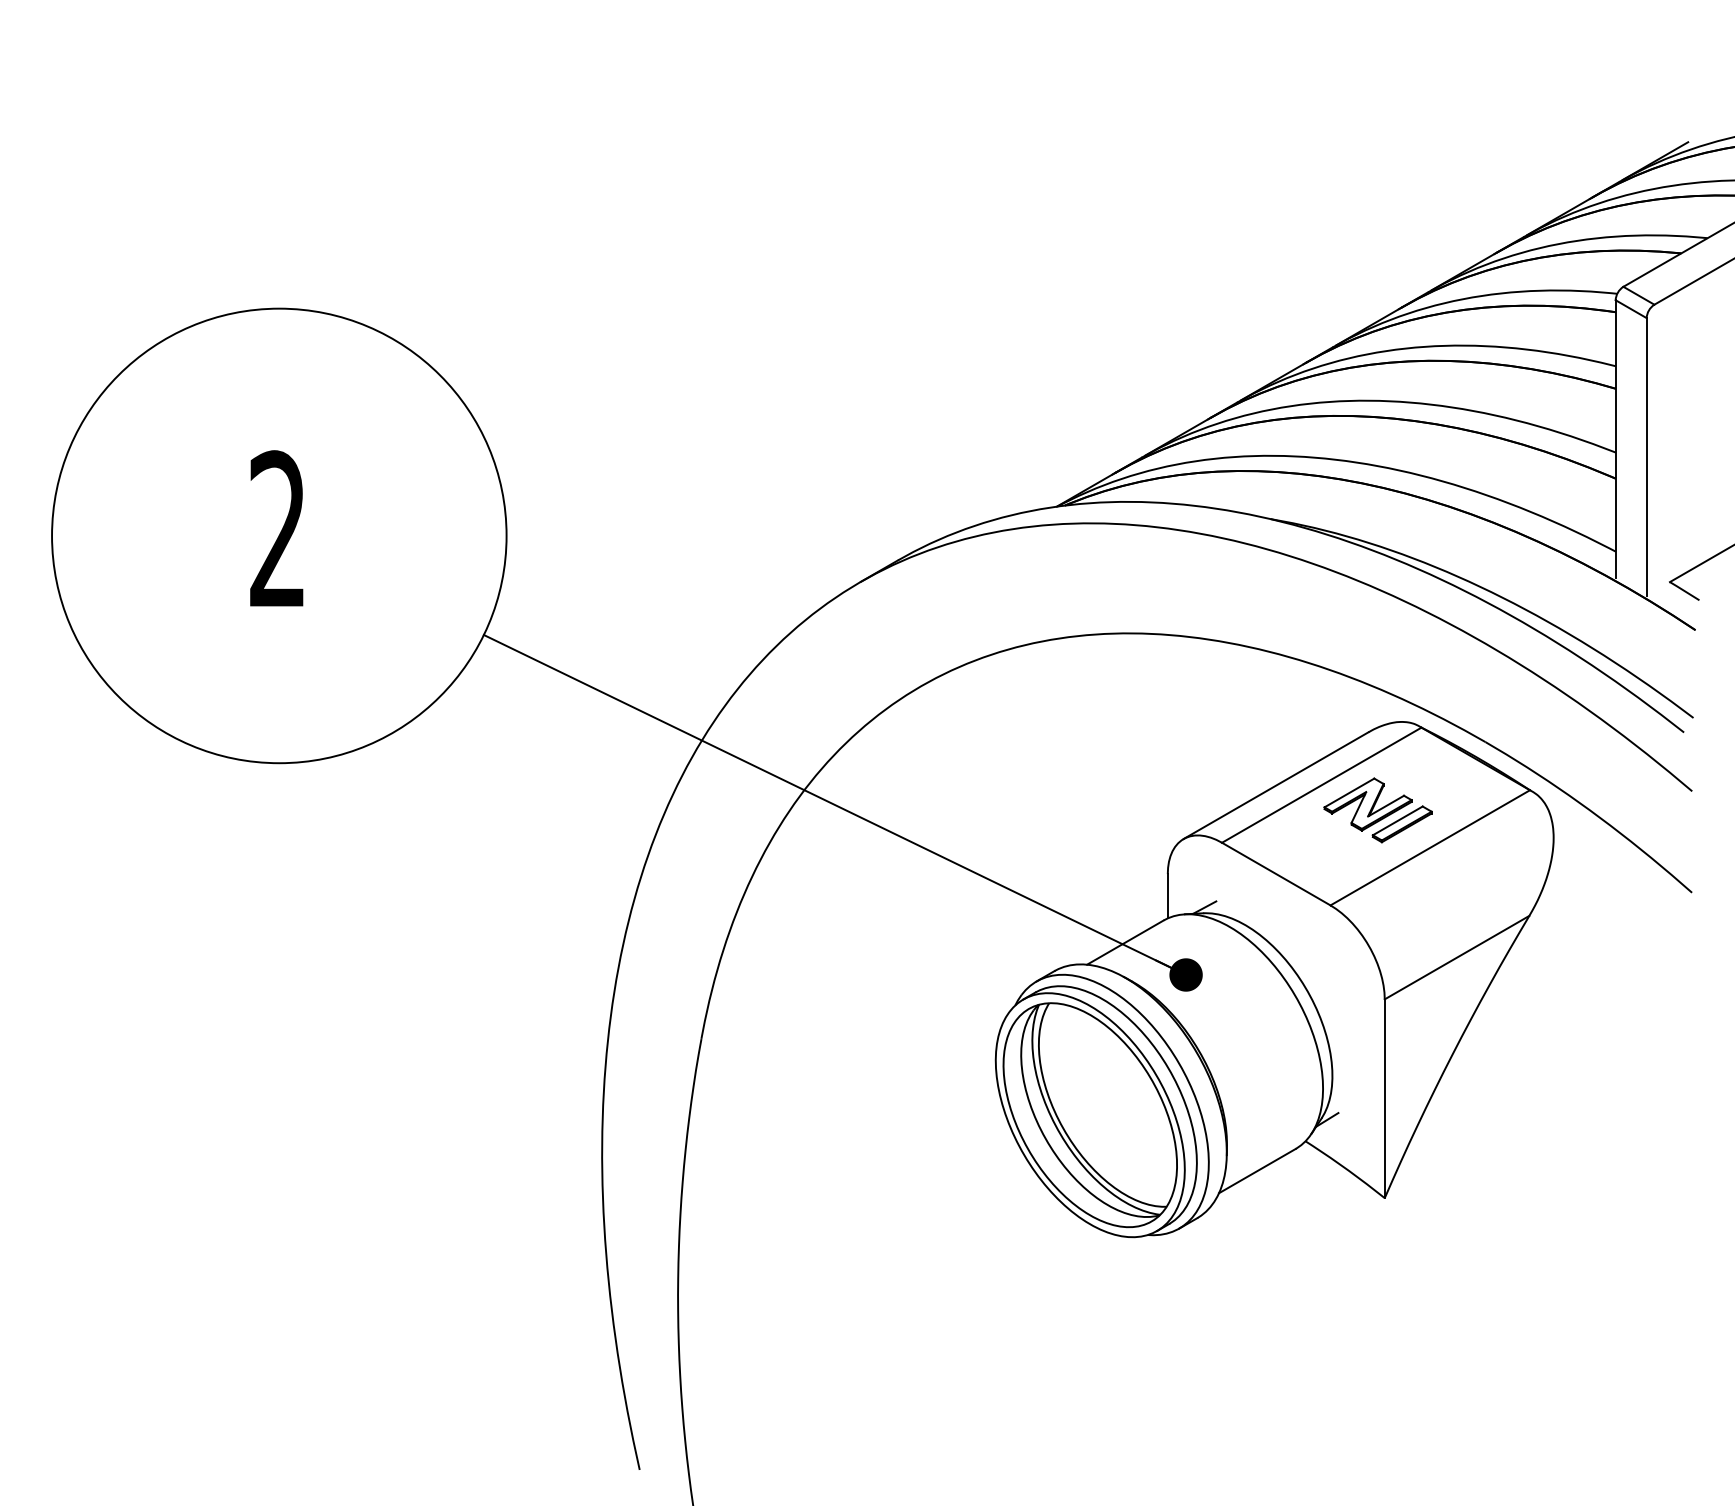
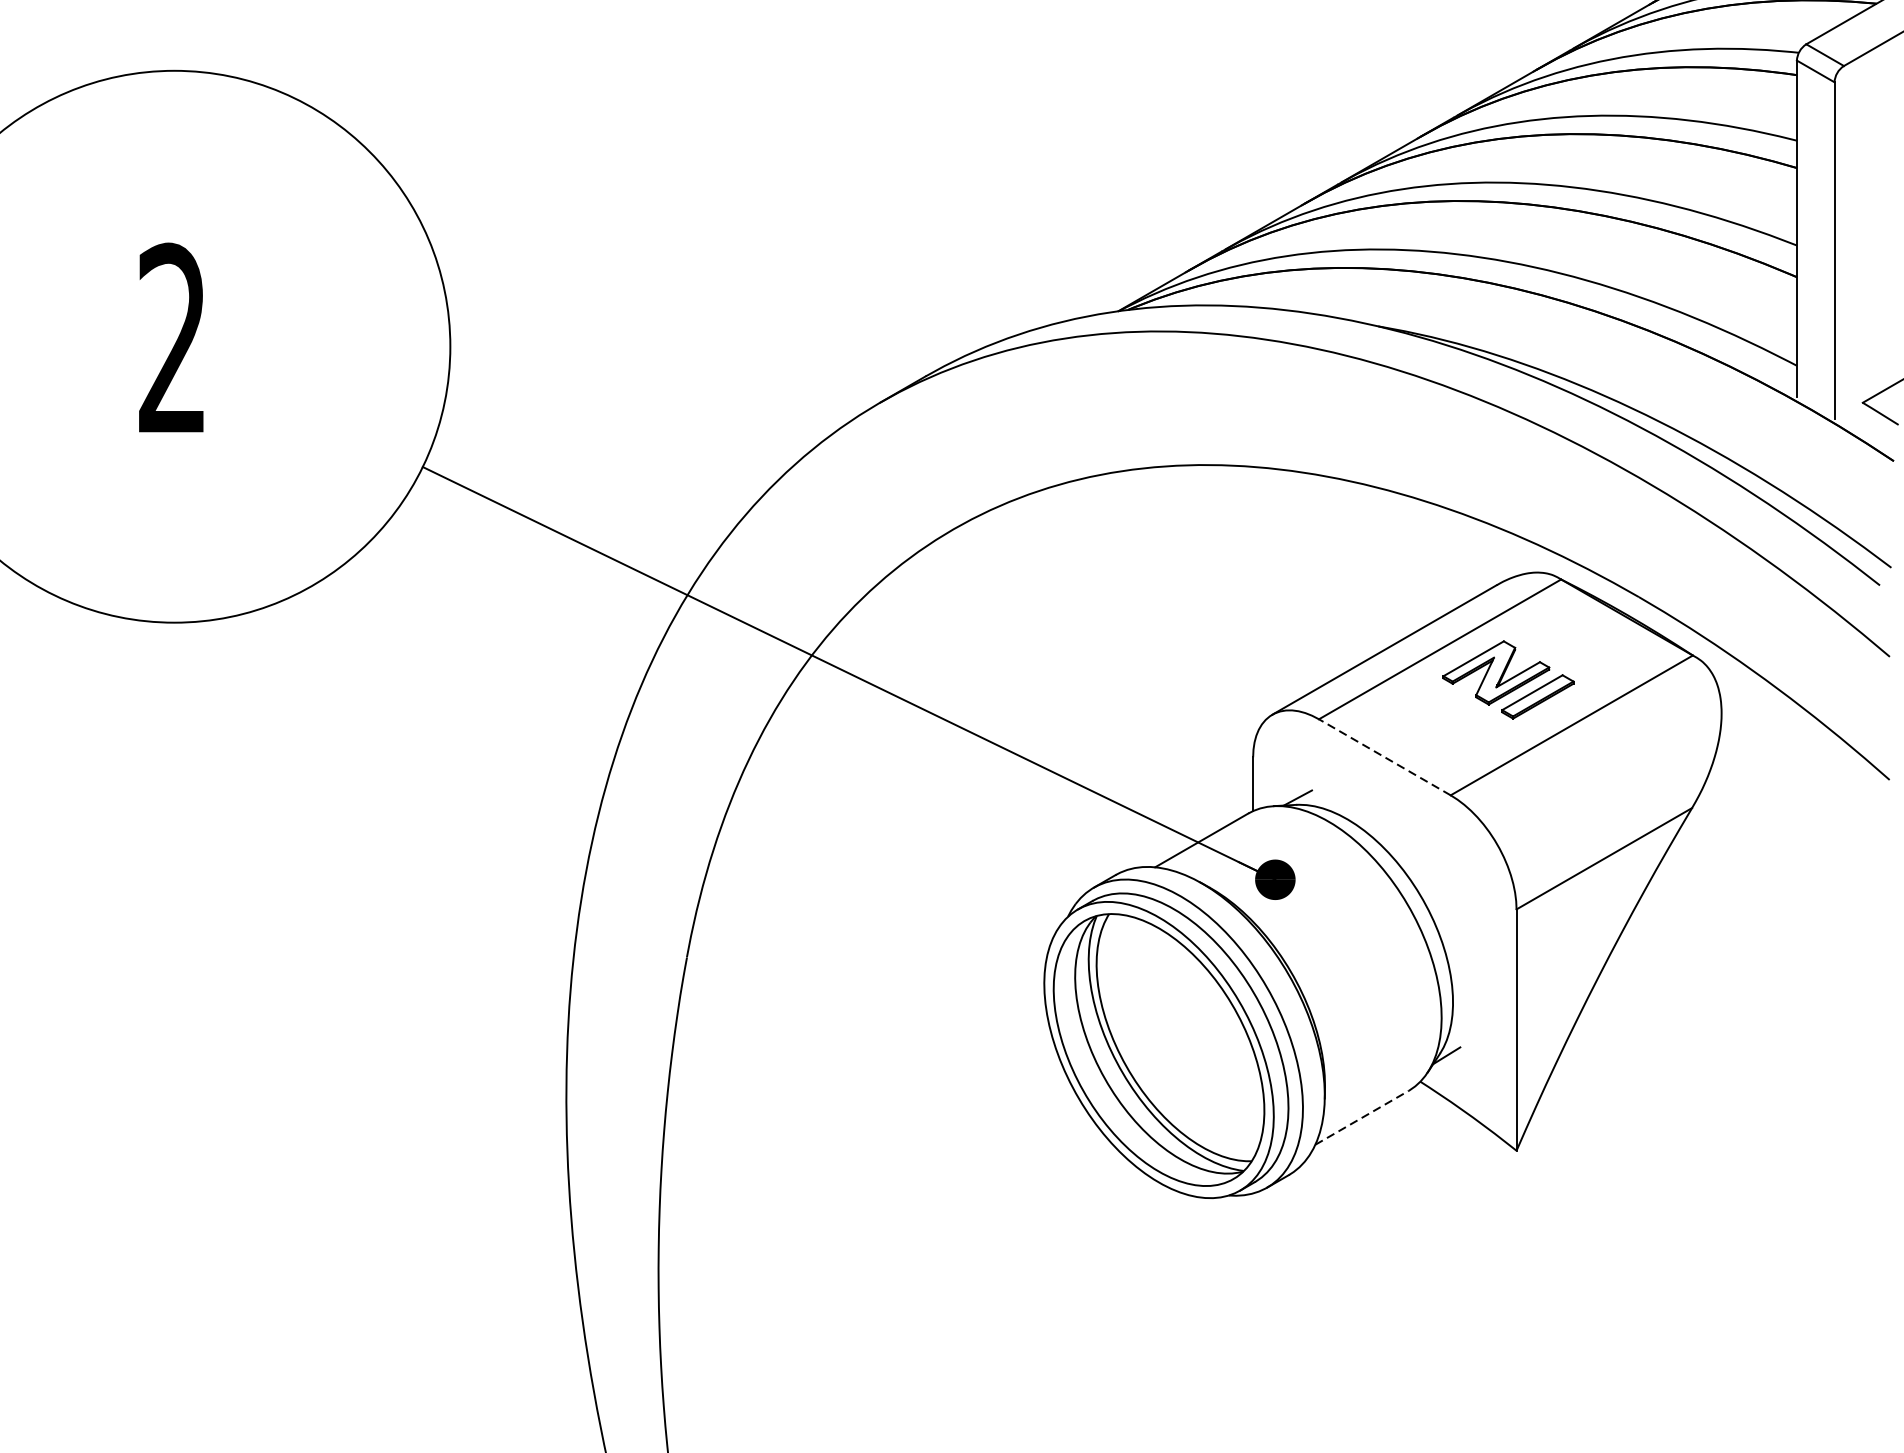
line: (1276, 874) -> (1385, 757), solid -> dashed
line: (1257, 1170) -> (1362, 1117), solid -> dashed

